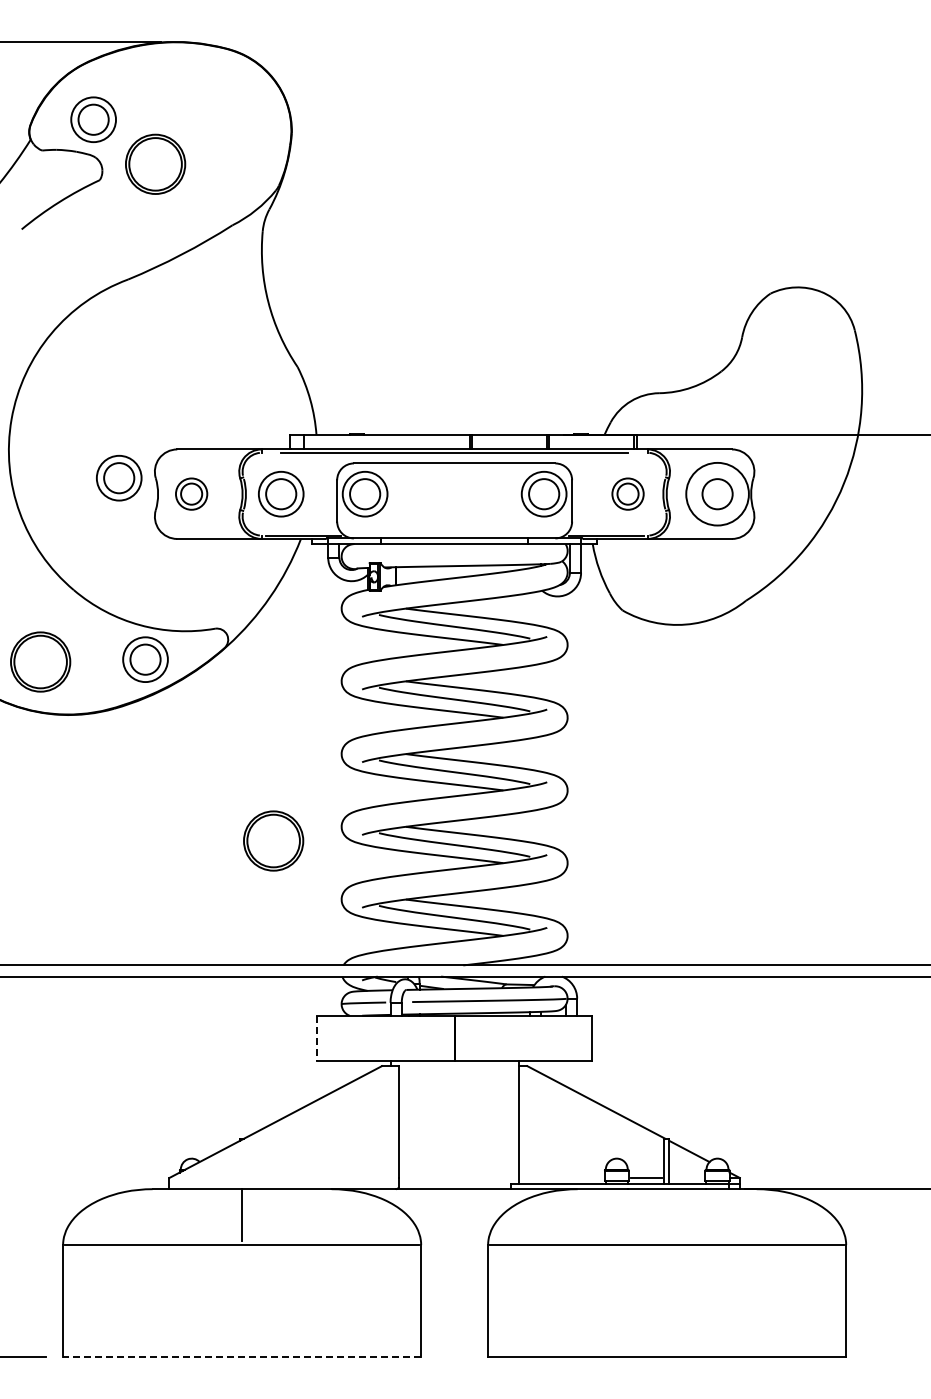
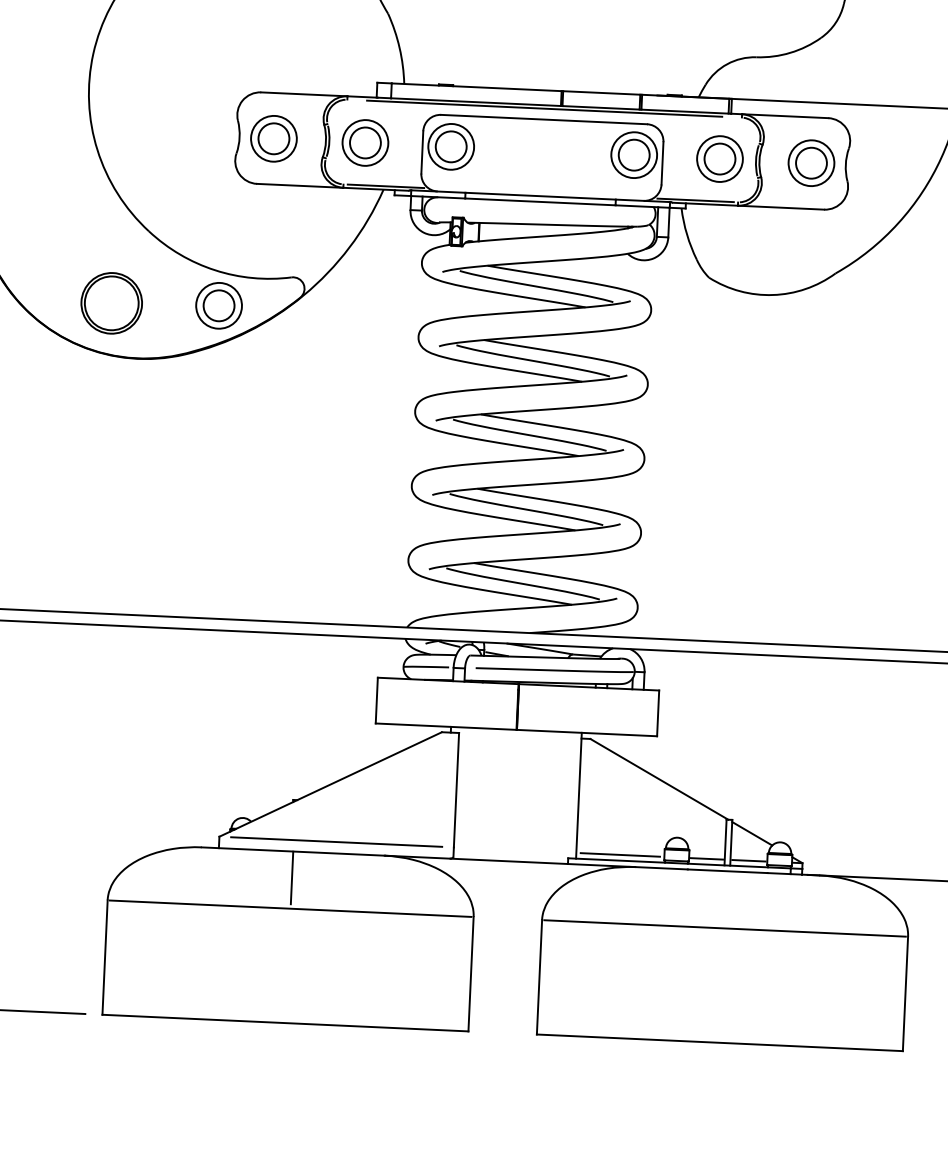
part: (119, 477) -> (200, 118), removed
part: (191, 493) -> (273, 138), size x1.43
part: (627, 493) -> (719, 158), size x1.43
circle: (717, 493) -> (811, 162), size x0.71
part: (273, 840) -> (341, 496), removed
line: (317, 1038) -> (377, 701), dashed -> solid
line: (283, 1178) -> (336, 842), added
line: (561, 1178) -> (620, 855), added
line: (687, 1178) -> (748, 861), added
line: (241, 1357) -> (284, 1023), dashed -> solid

